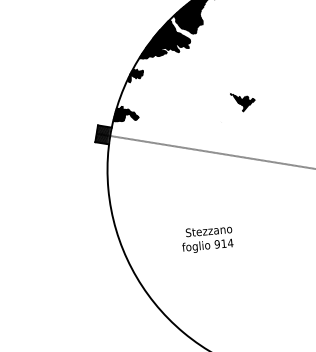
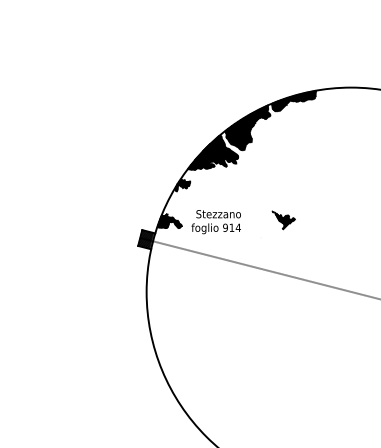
text: (206, 239) -> (215, 222), moved

